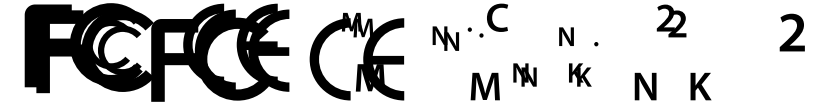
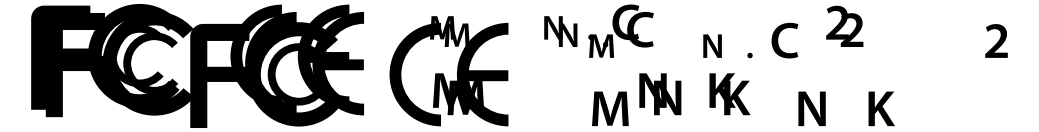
fill: (509, 23) -> (640, 29), added
part: (623, 32) -> (784, 40), added
part: (792, 32) -> (996, 40), size x0.71
fill: (478, 36) -> (601, 45), added
part: (445, 38) -> (560, 31), moved
fill: (234, 59) -> (294, 74), added
fill: (358, 71) -> (450, 90), added
part: (525, 75) -> (660, 94), size x1.43
part: (579, 75) -> (729, 94), size x1.43

